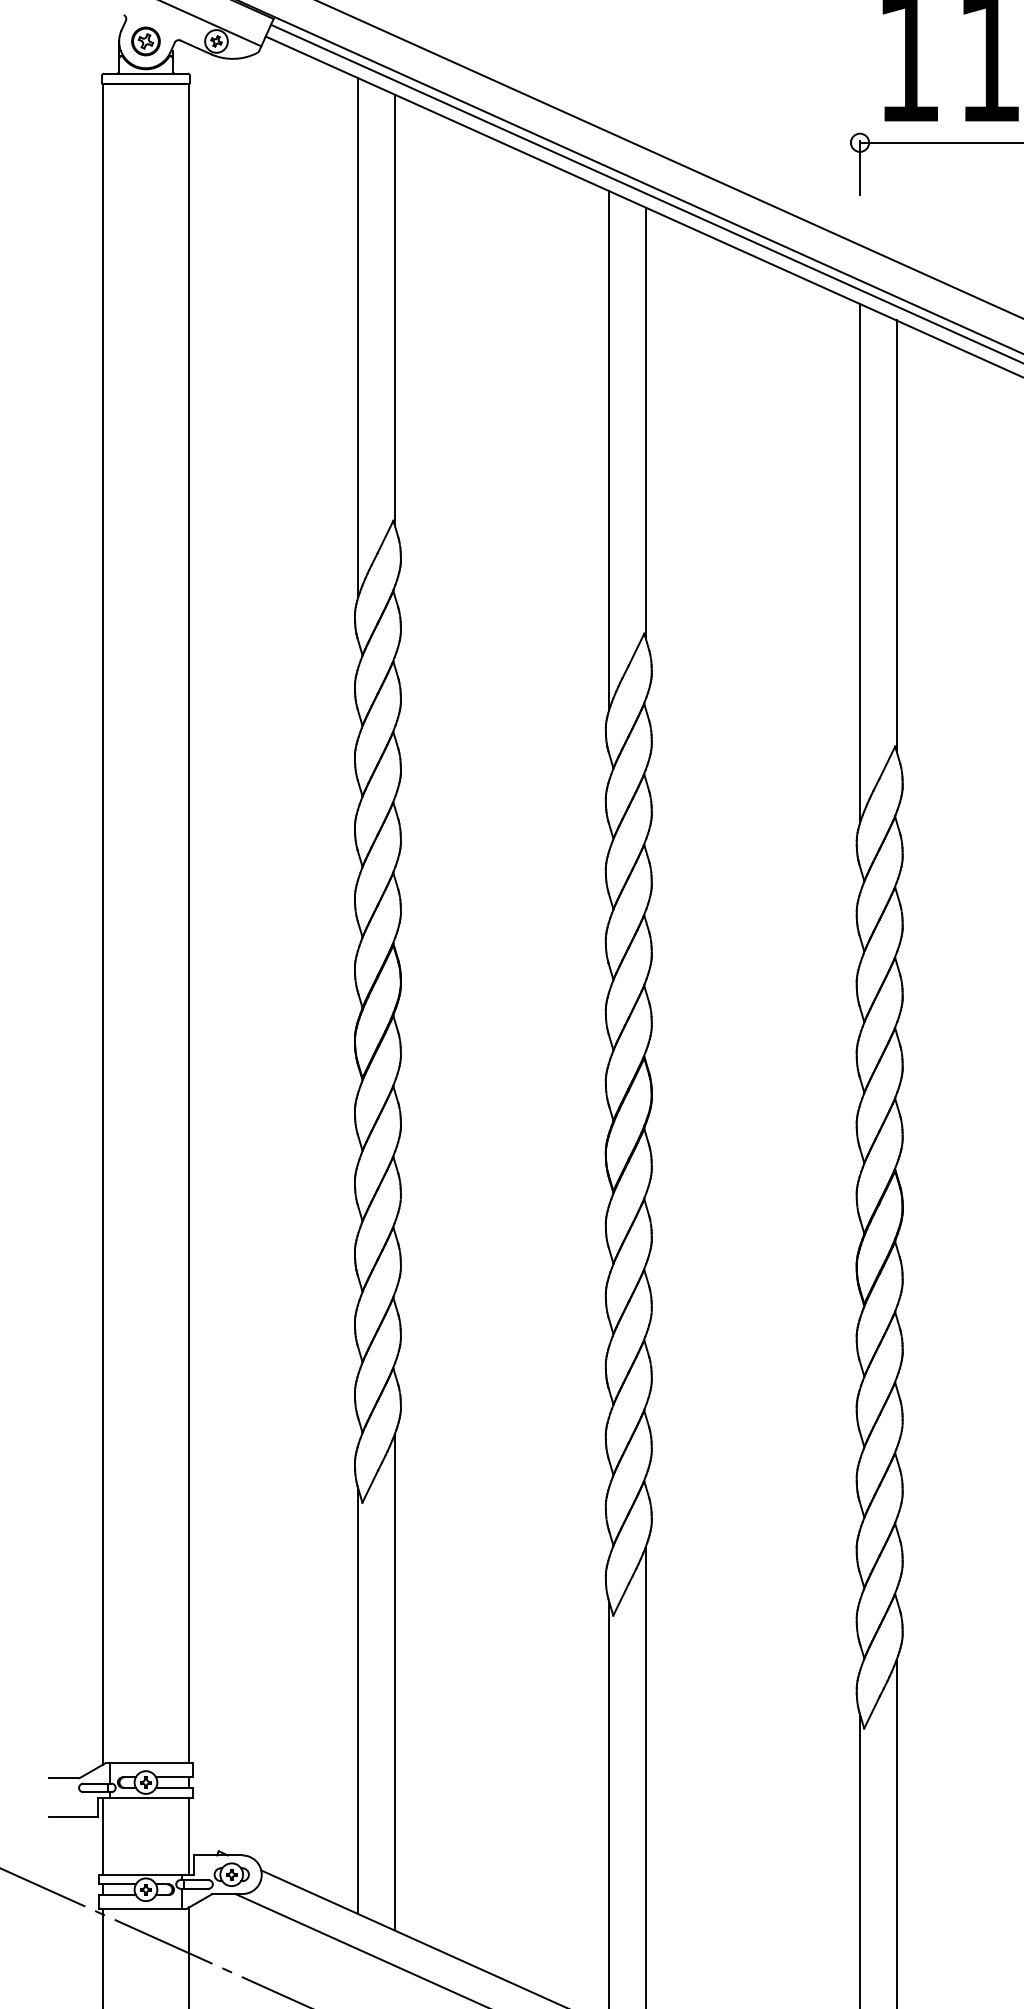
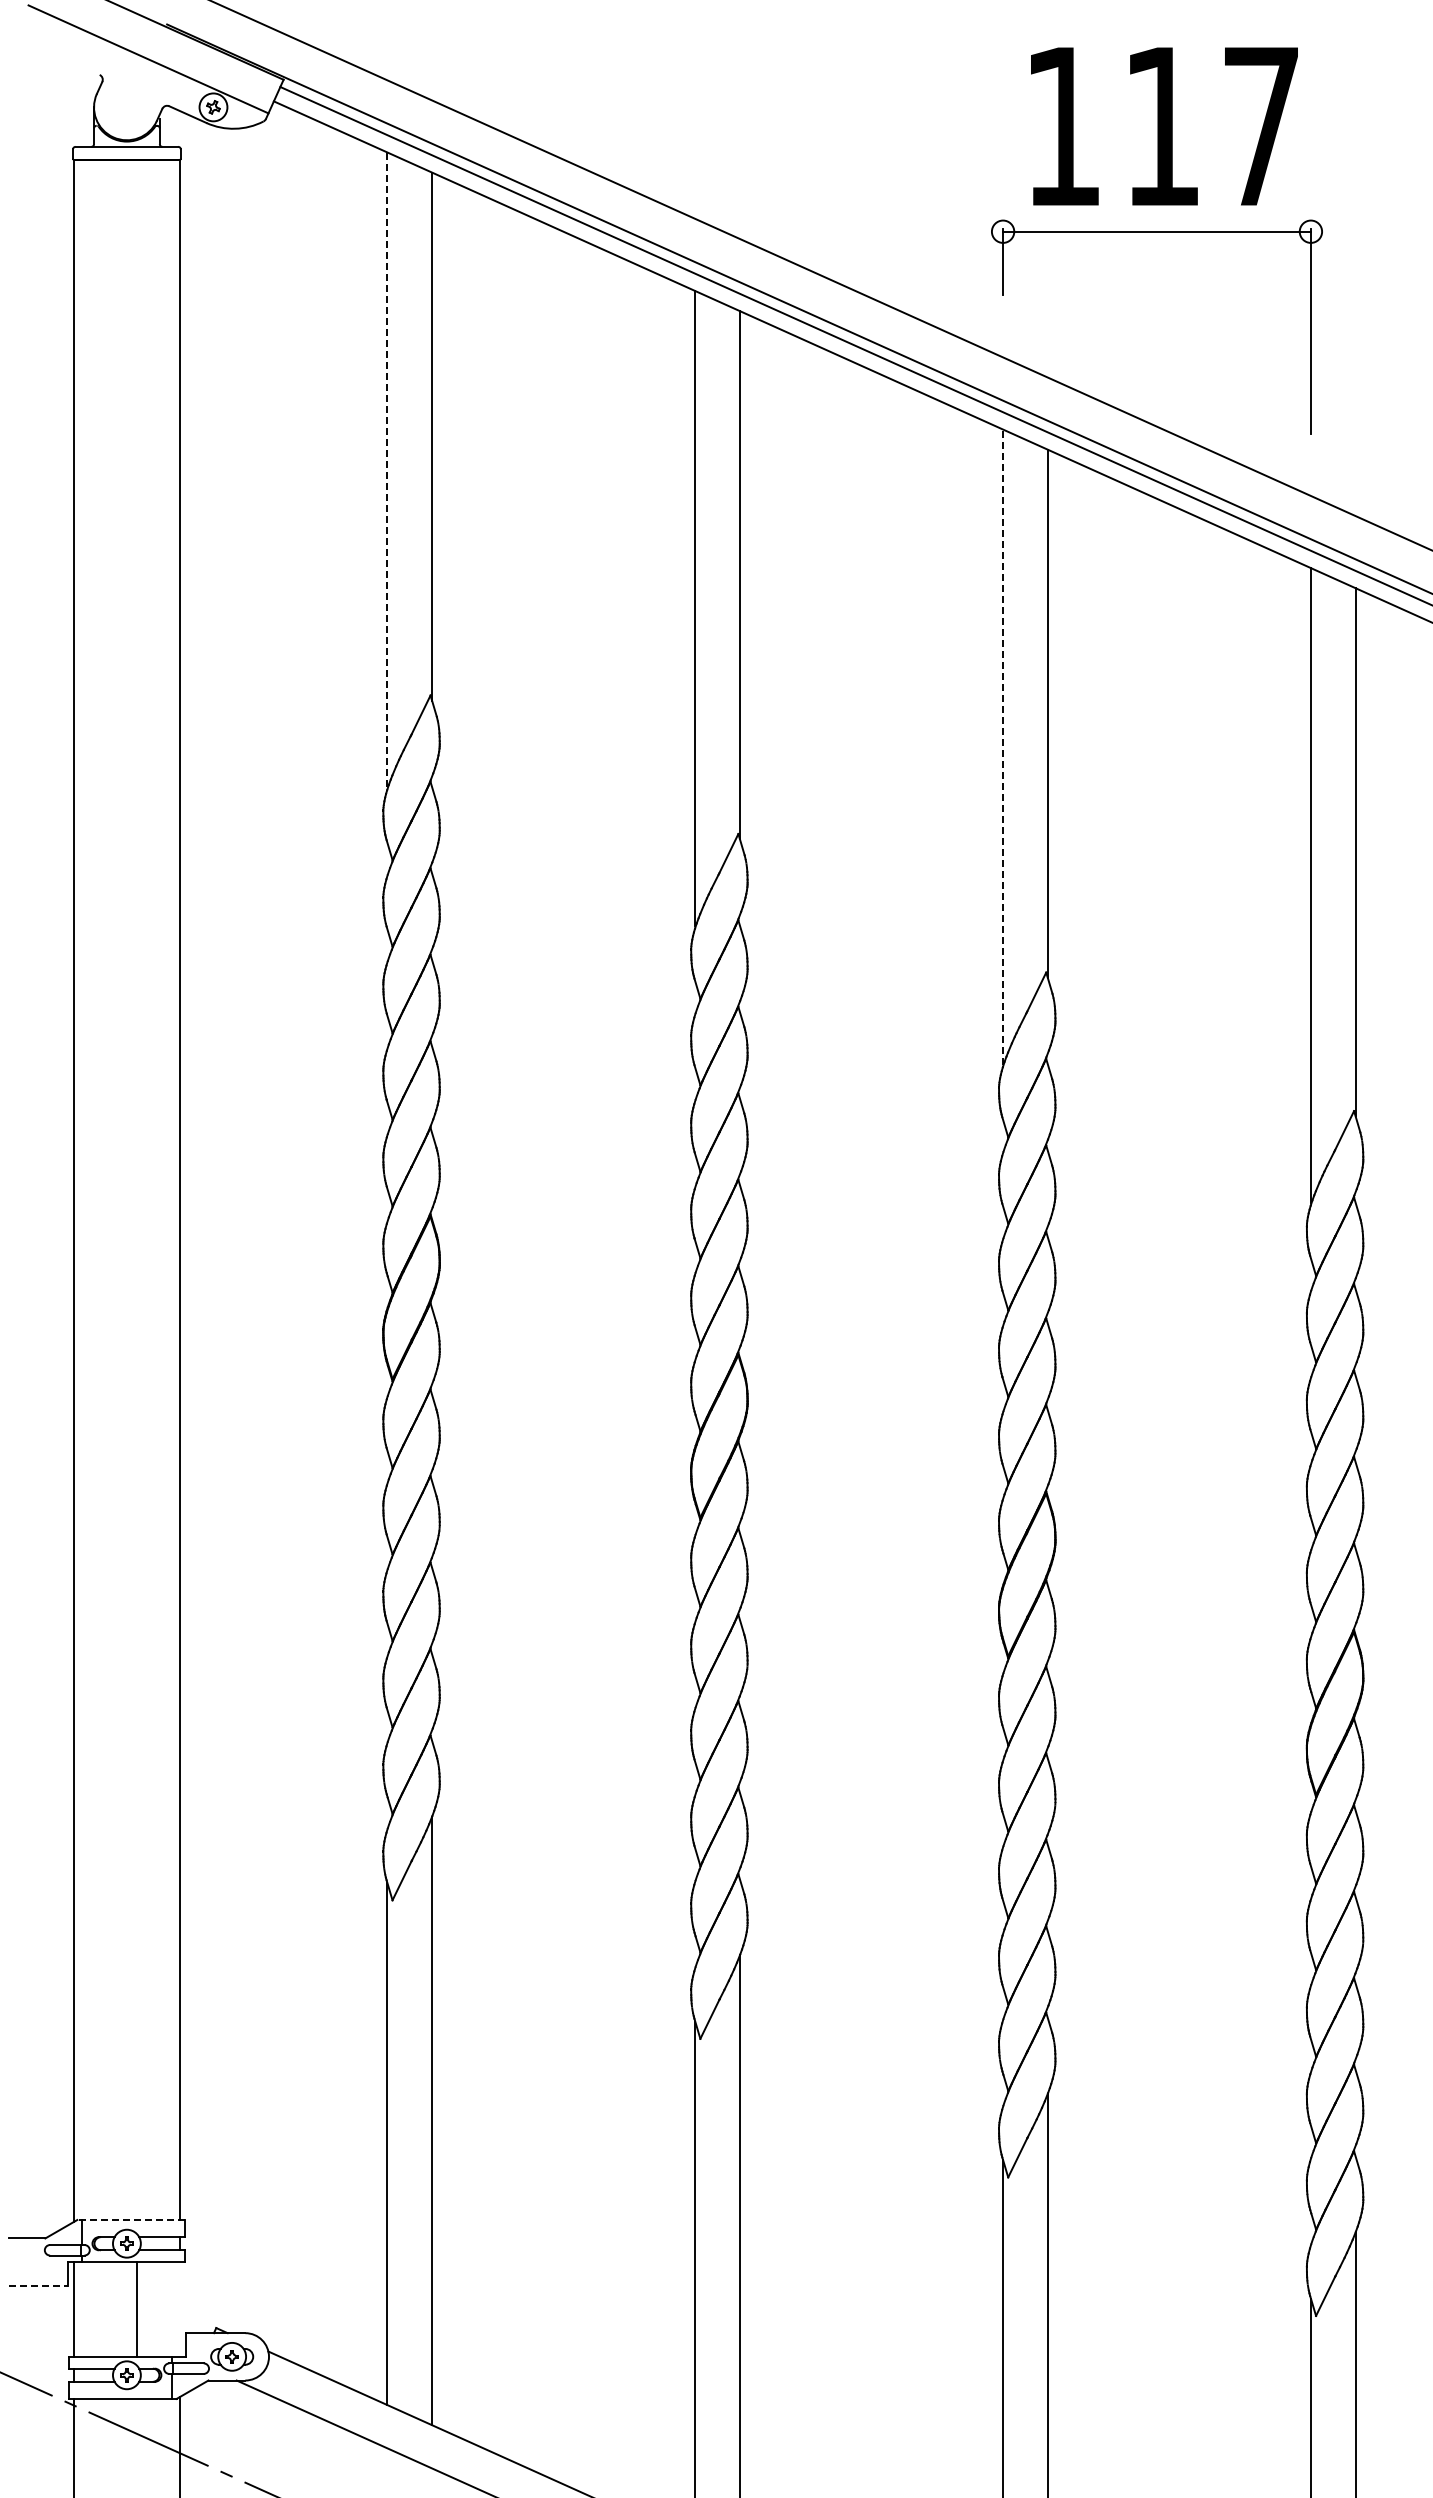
part: (145, 41) -> (126, 107), removed
line: (358, 336) -> (387, 469), solid -> dashed
line: (860, 562) -> (1003, 746), solid -> dashed
line: (149, 1763) -> (131, 2220), solid -> dashed
line: (73, 1816) -> (38, 2285), solid -> dashed
line: (189, 1836) -> (137, 2309), moved

